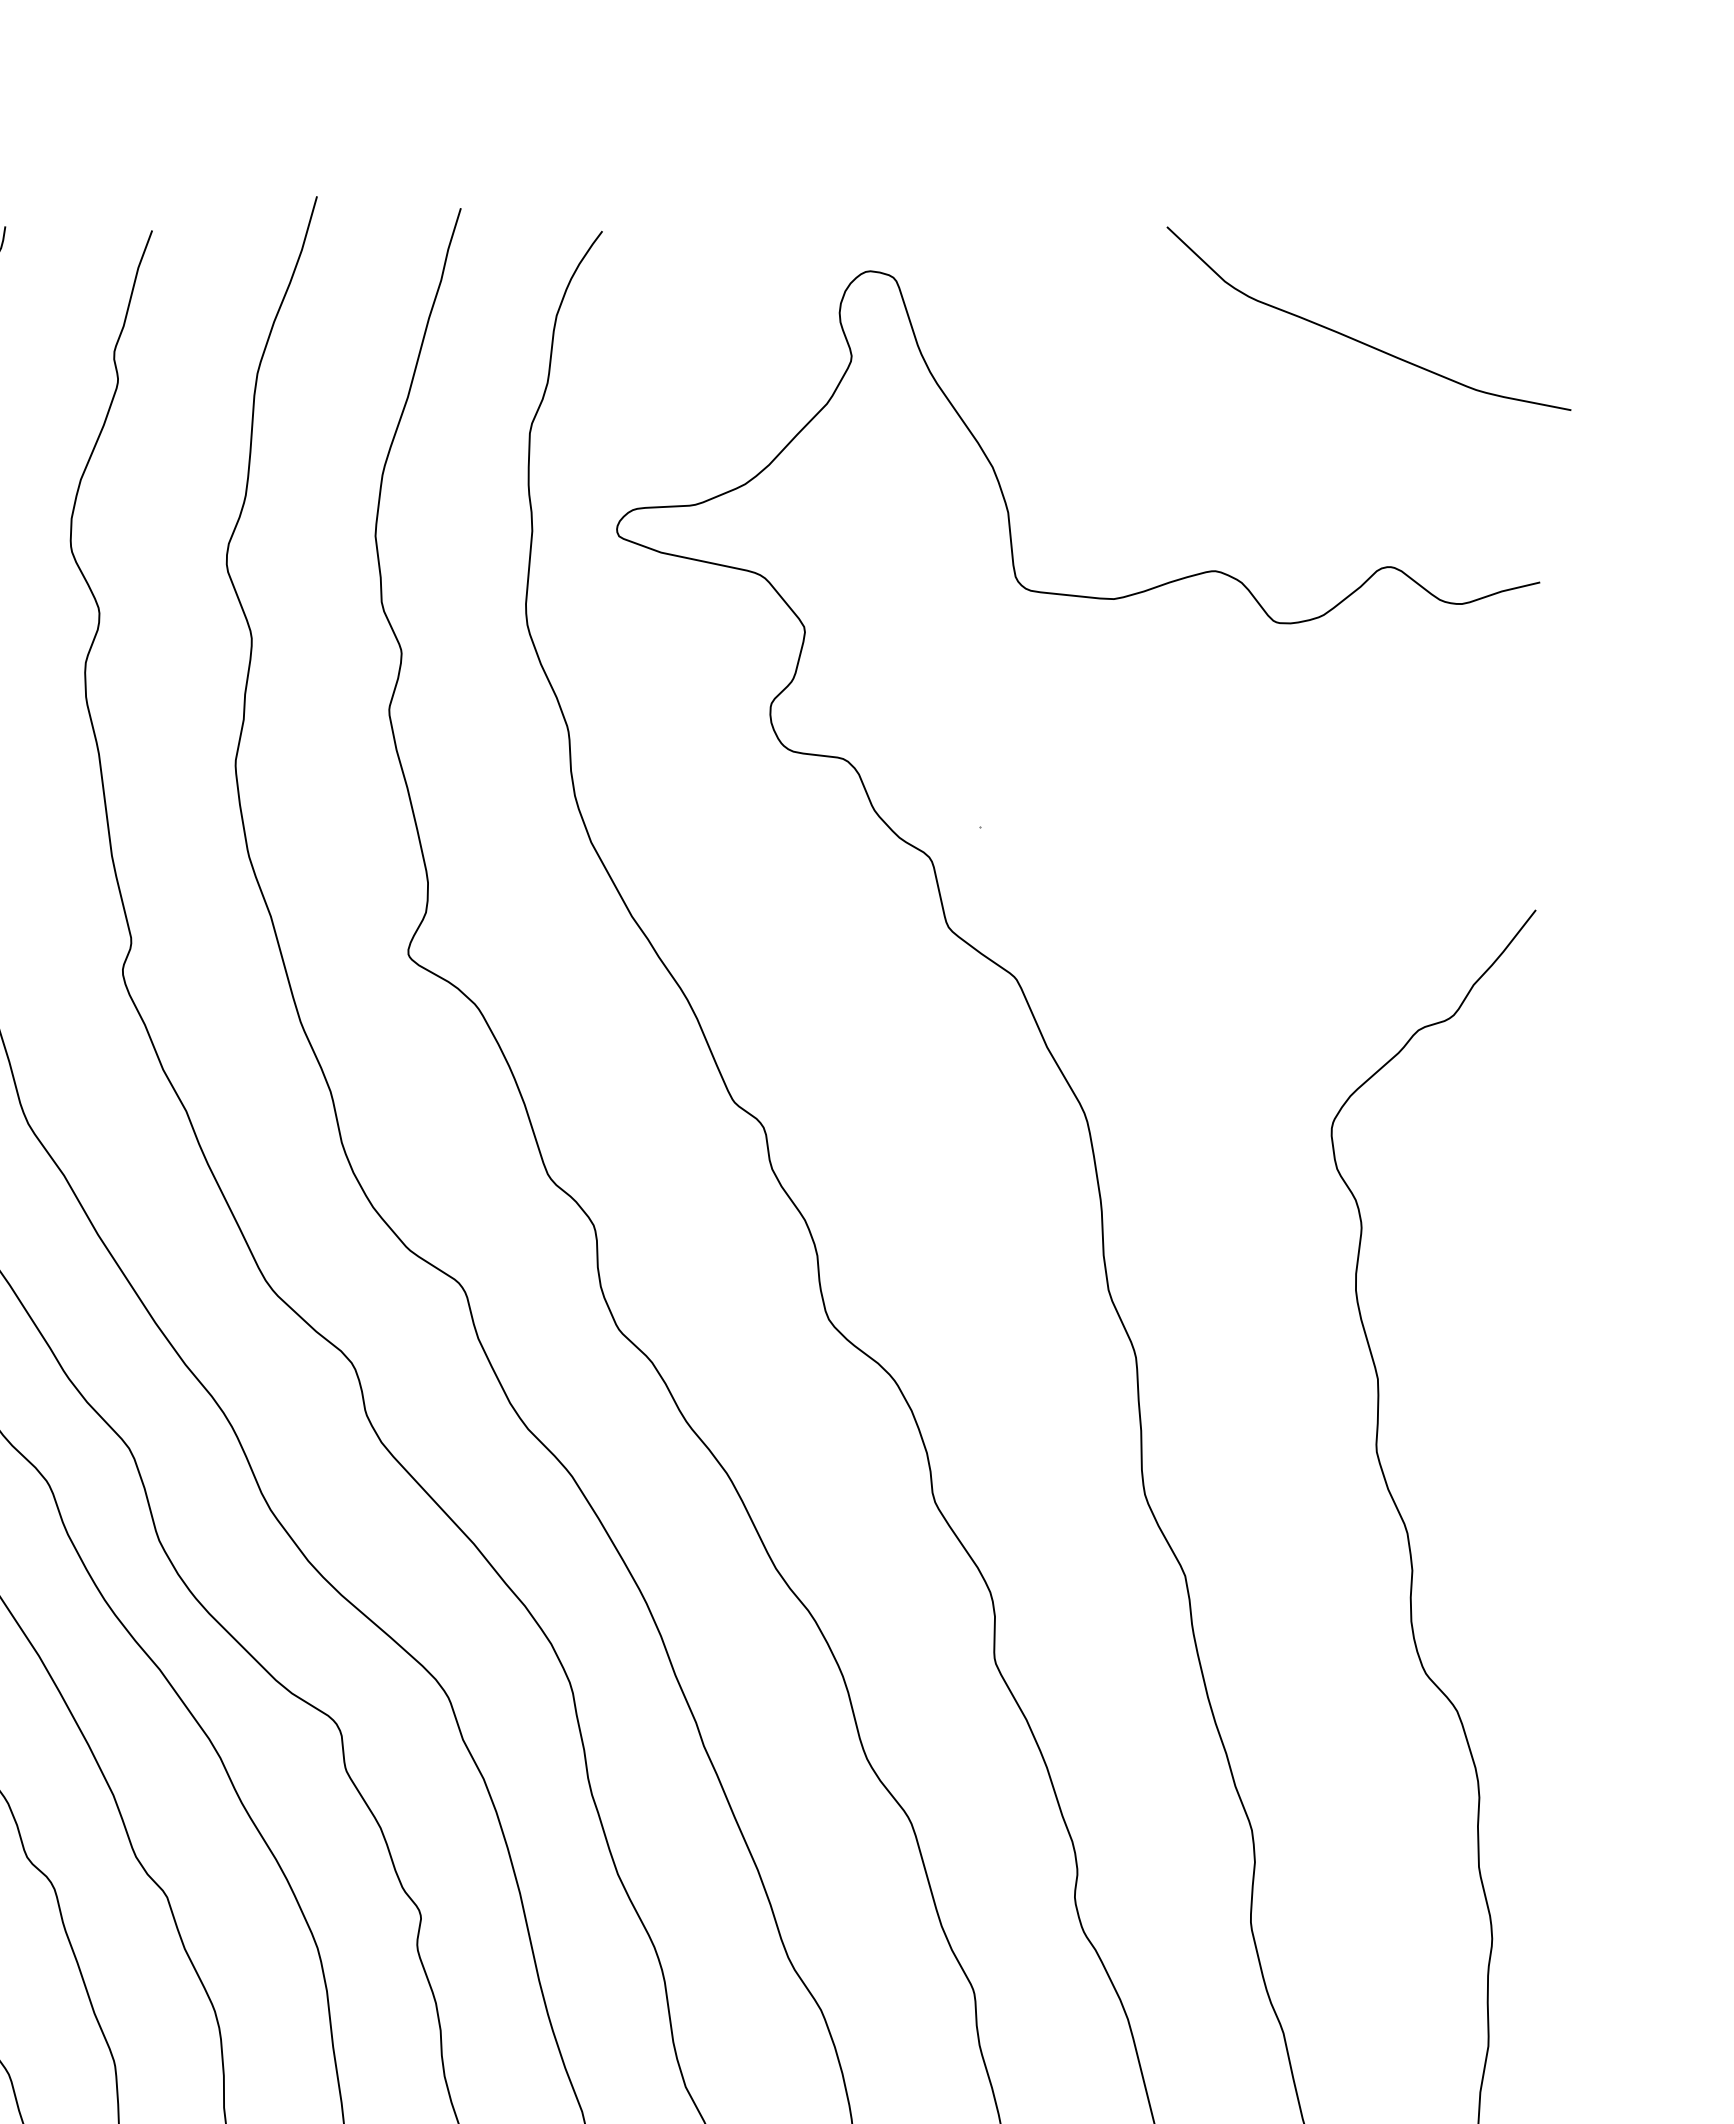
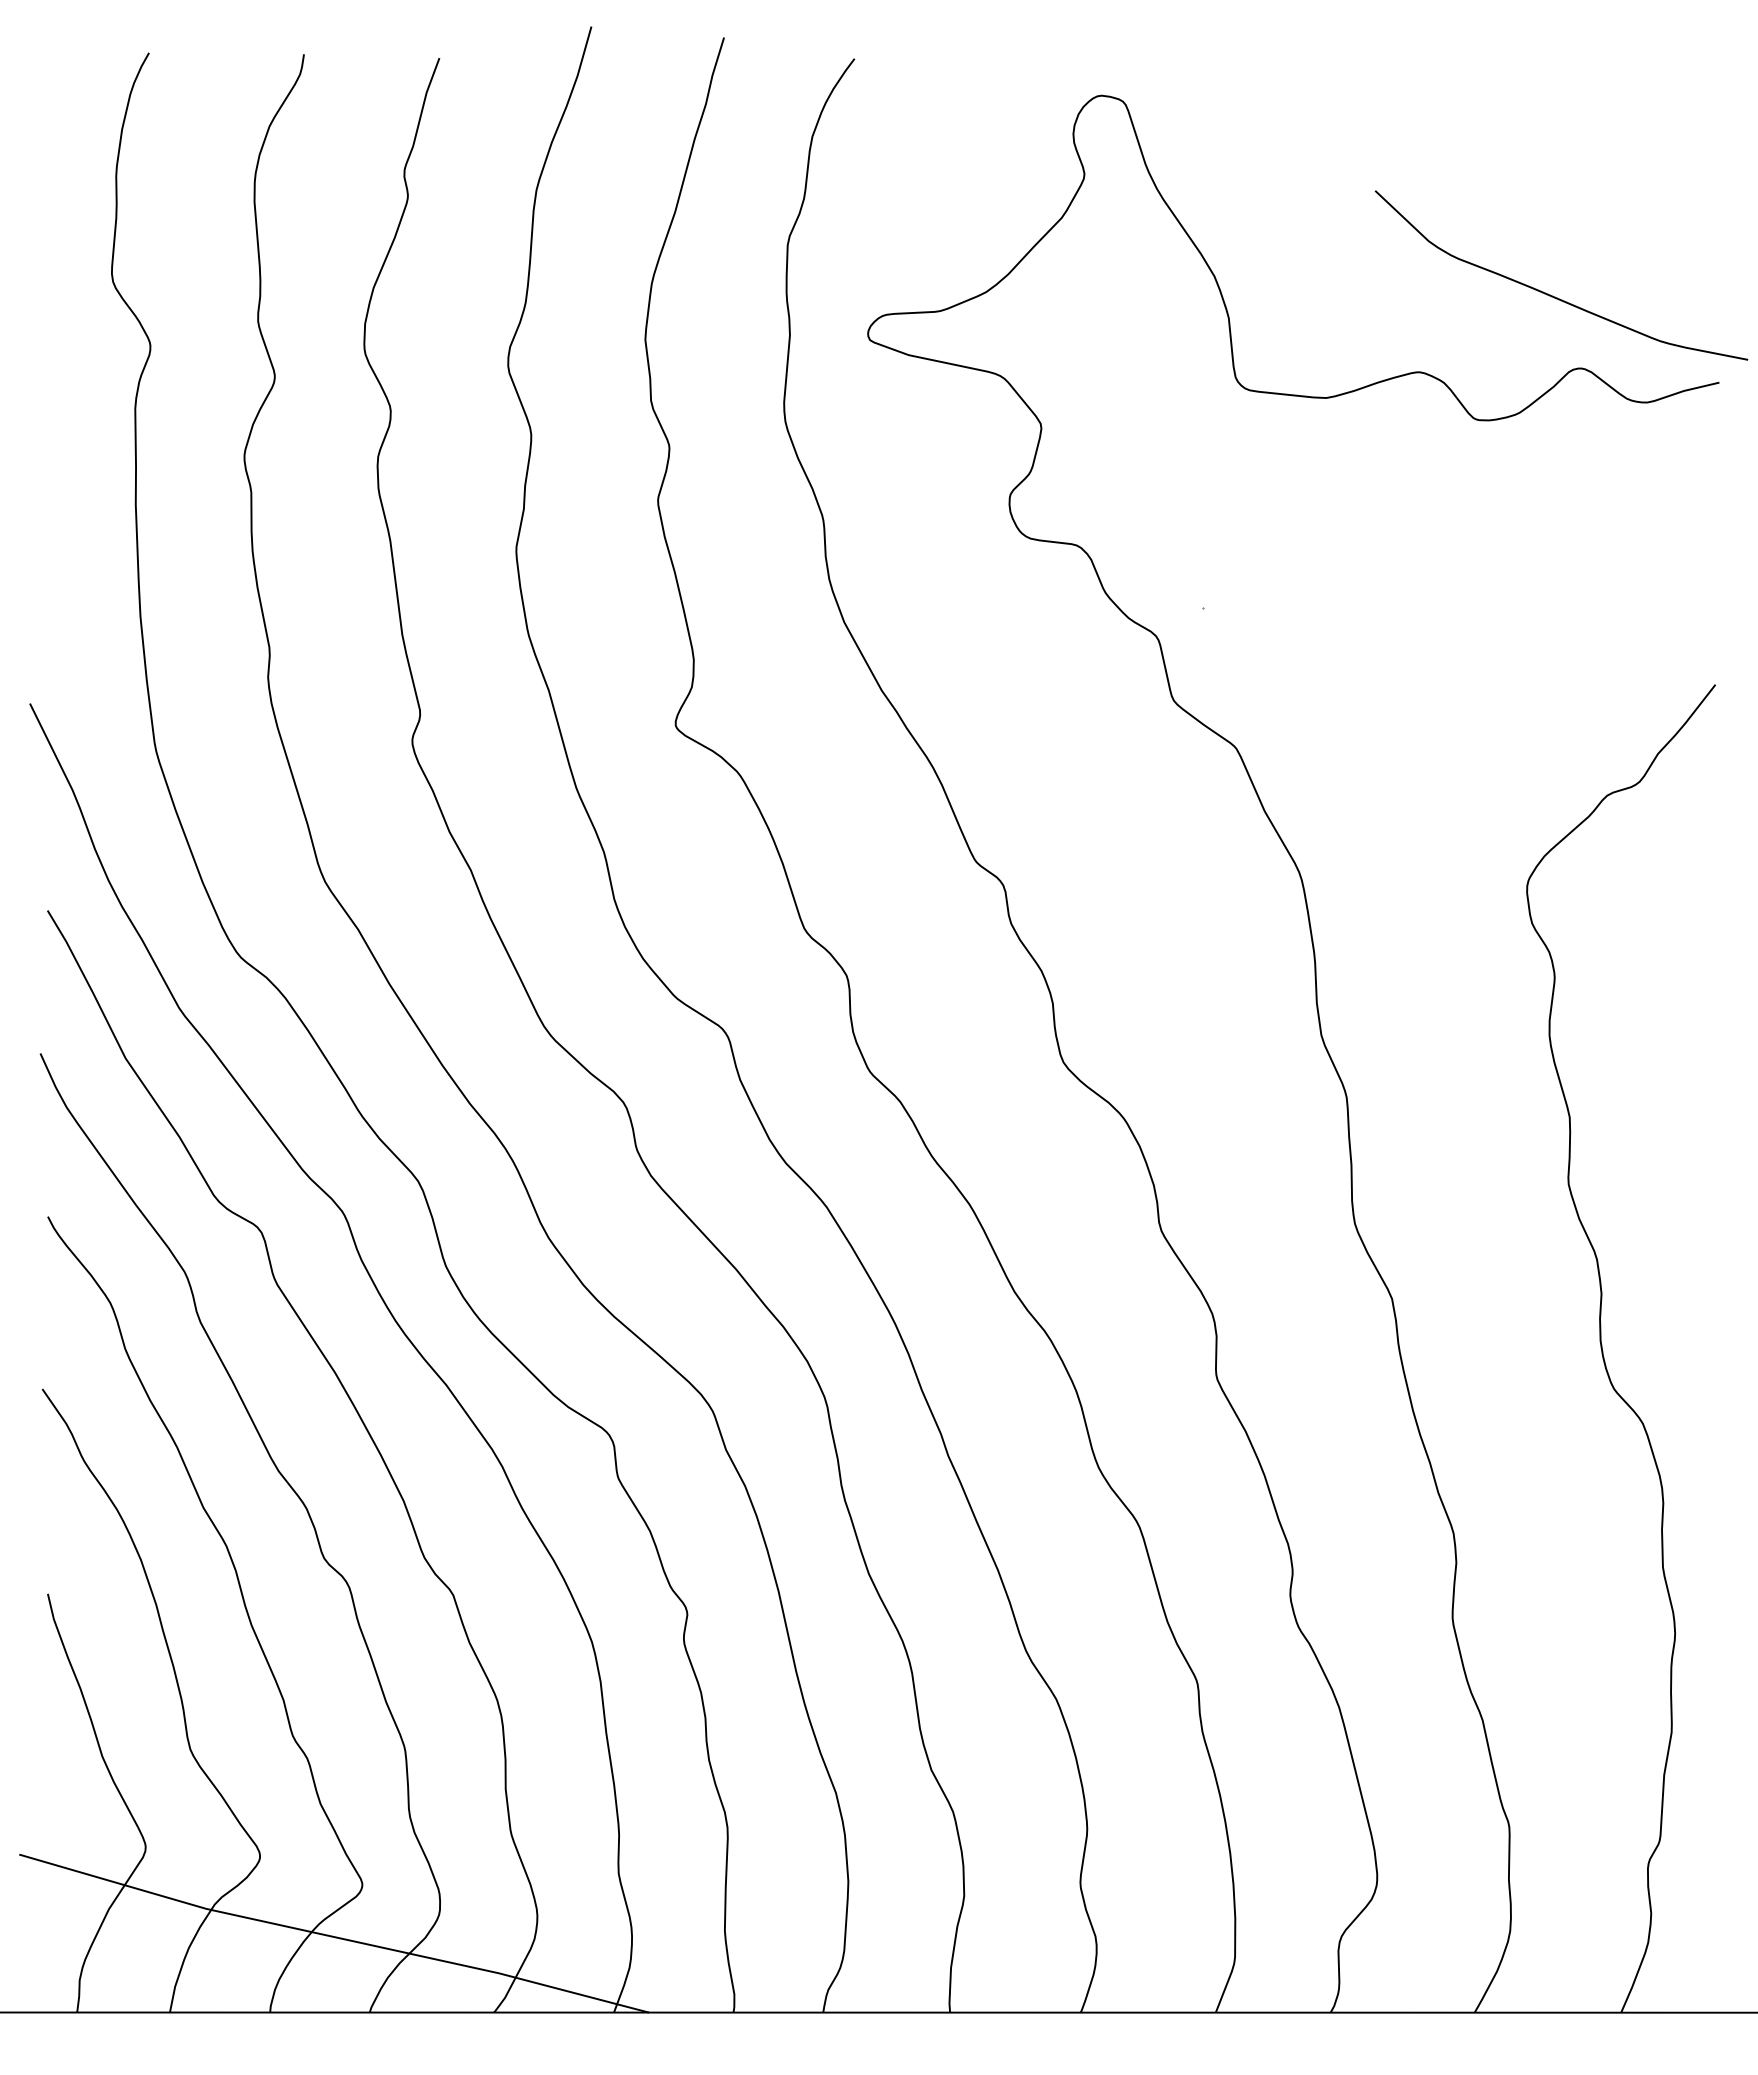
curve: (1362, 341) -> (1555, 296), moved

